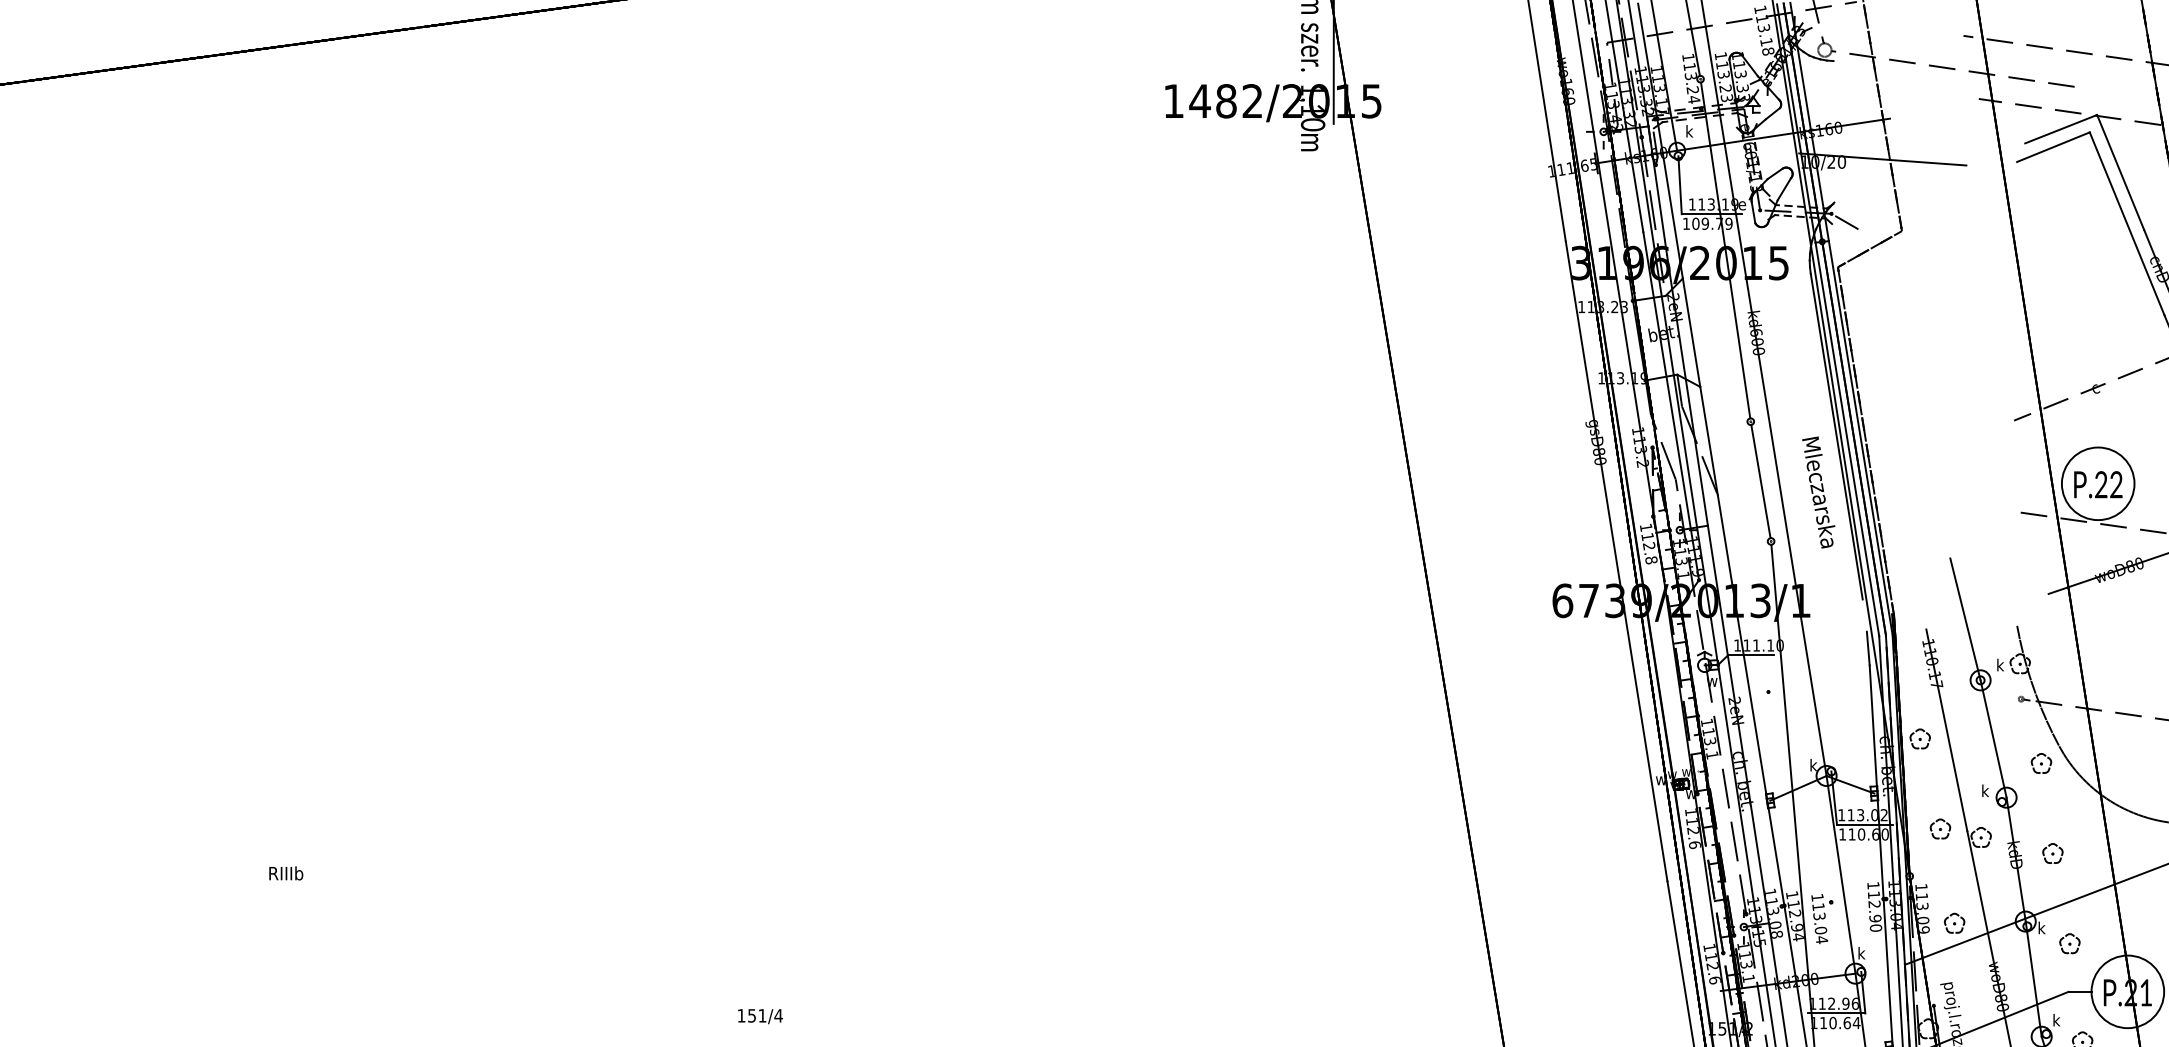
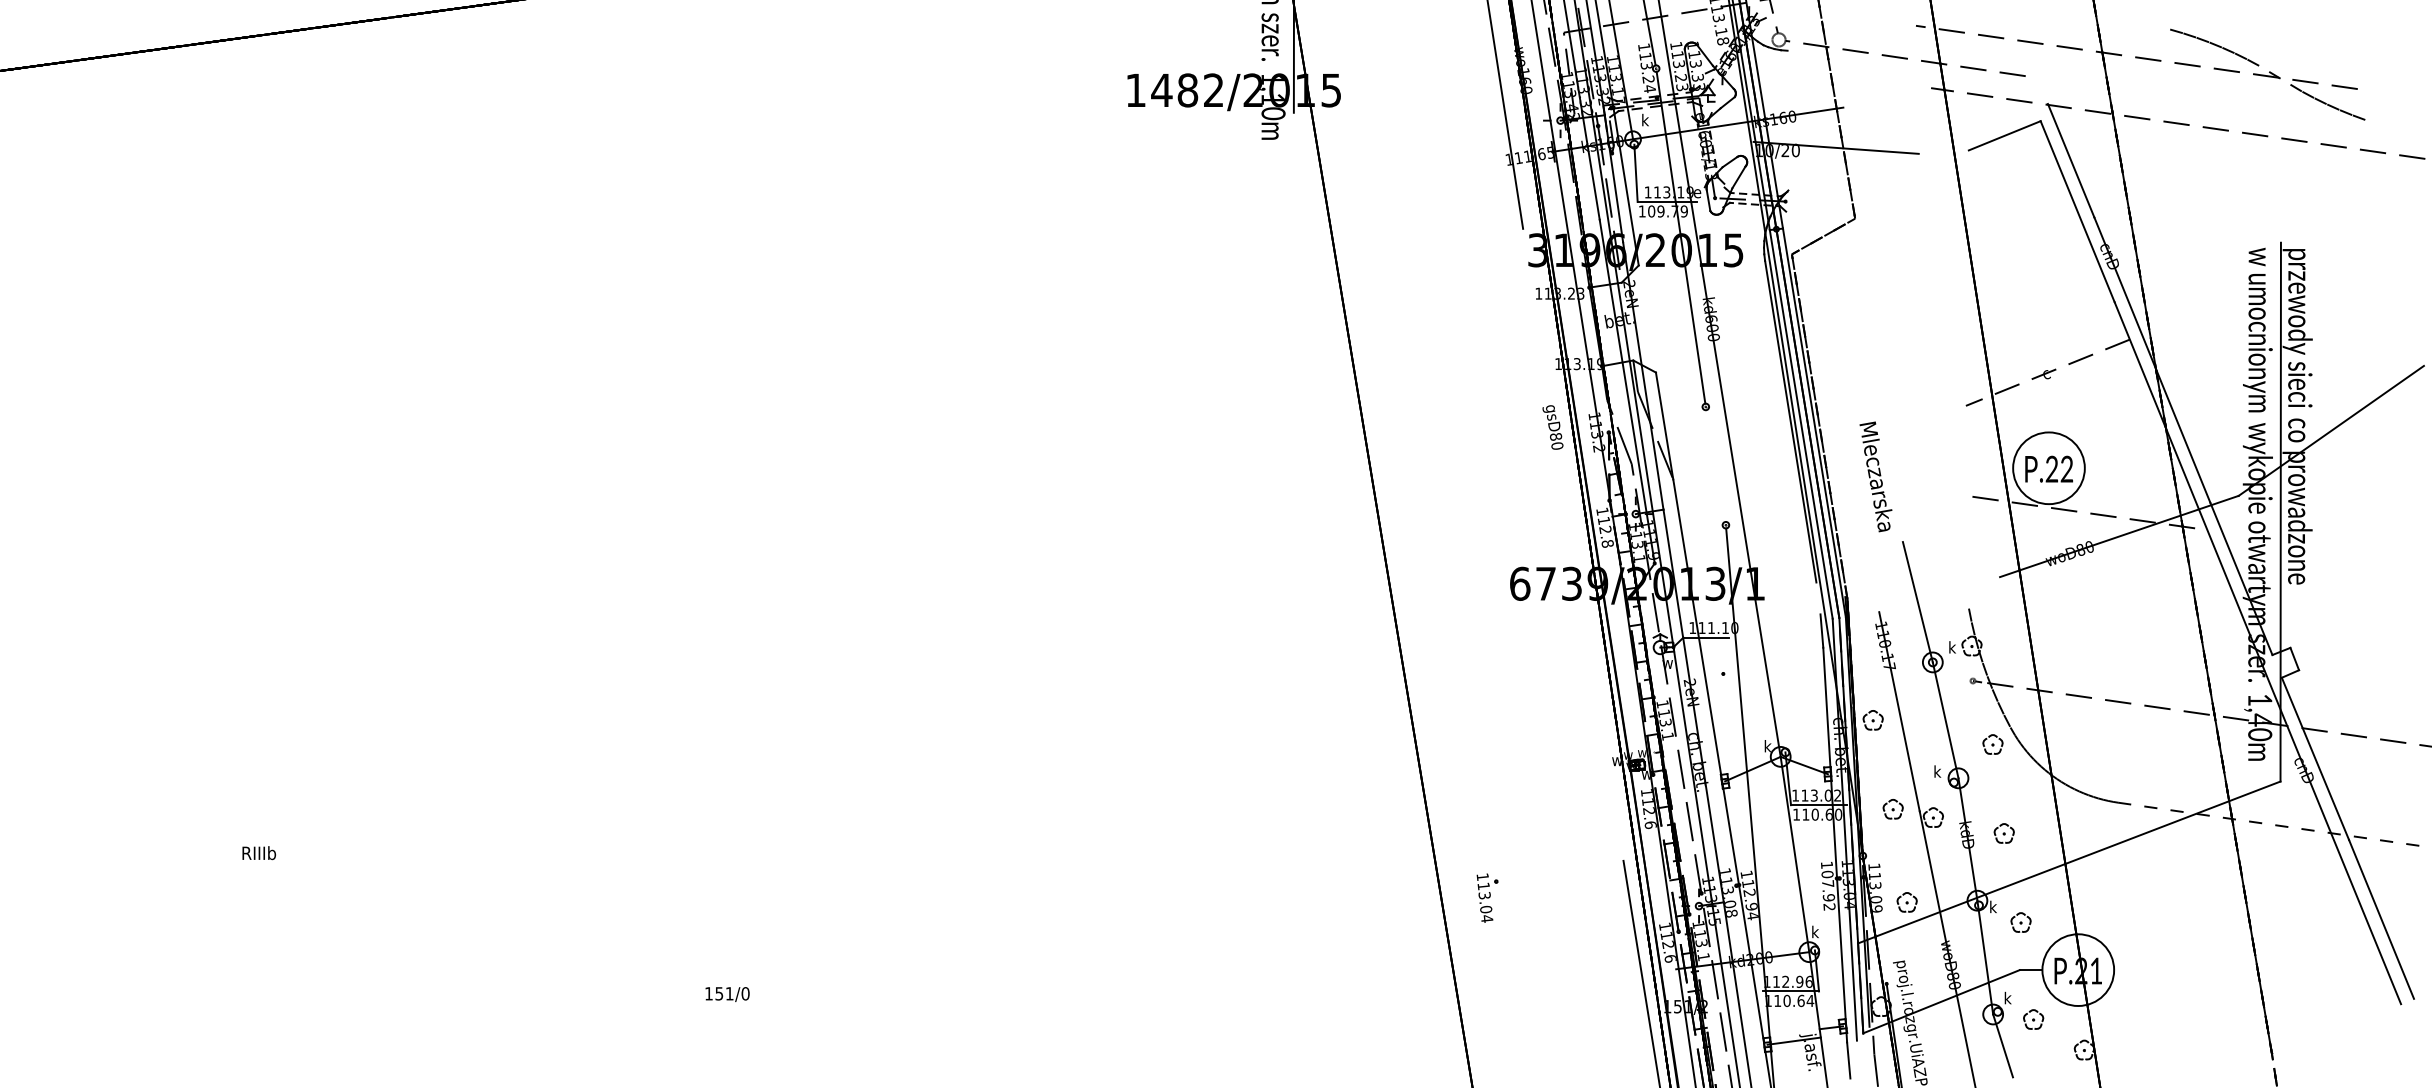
line: (2060, 128) -> (2011, 117), removed
line: (1844, 220) -> (1798, 208), removed
line: (1690, 332) -> (1646, 318), removed
line: (1760, 480) -> (1715, 465), removed
text: (1818, 492) -> (1875, 476), moved
line: (1616, 560) -> (1573, 544), removed
text: (1874, 911) -> (1828, 890), 112.90 -> 107.92
part: (1822, 918) -> (1487, 897), moved
text: (778, 1015) -> (745, 993), 151/4 -> 151/0

